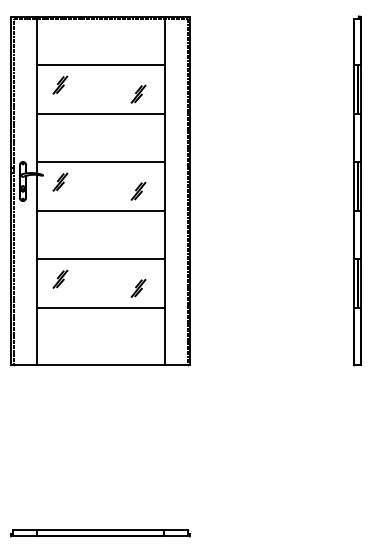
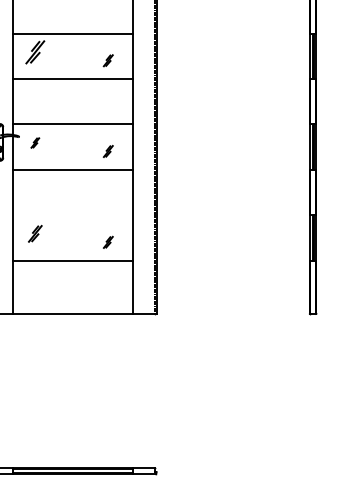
part: (60, 84) -> (35, 51), size x1.4
part: (138, 93) -> (108, 60), size x0.7
part: (60, 181) -> (35, 142), size x0.6
part: (138, 190) -> (108, 150), size x0.7
line: (100, 259) -> (72, 215), removed
part: (138, 288) -> (108, 242), size x0.7

